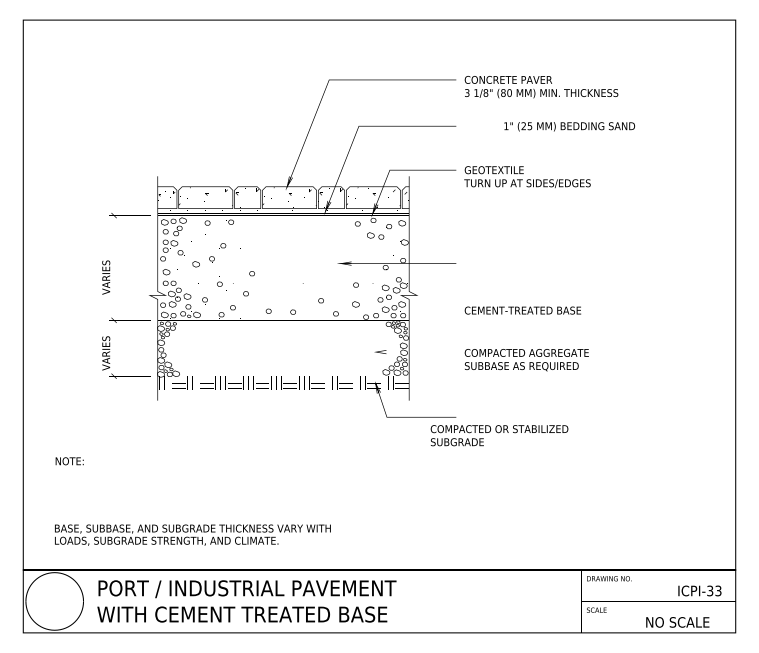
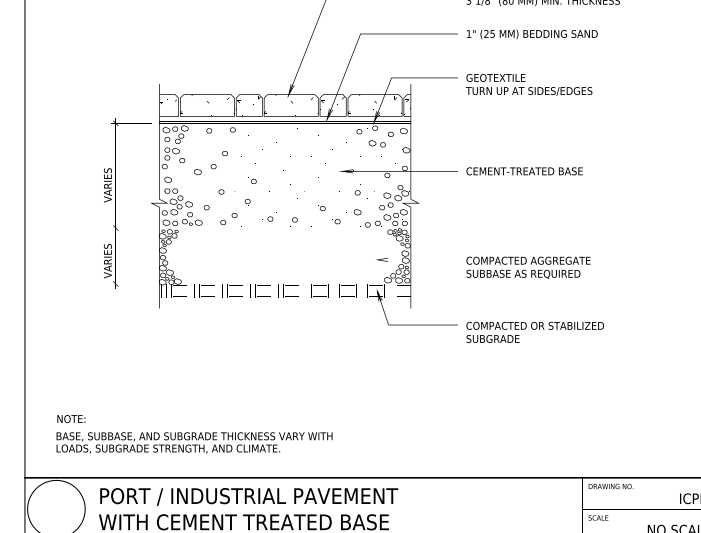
text: (569, 126) -> (532, 34), moved
text: (522, 310) -> (524, 171), moved
text: (499, 435) -> (535, 332), moved
text: (69, 461) -> (71, 419), moved

